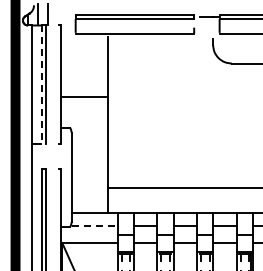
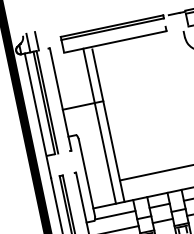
line: (41, 85) -> (44, 103), dashed -> solid
line: (97, 123) -> (99, 126), added
line: (95, 225) -> (116, 214), dashed -> solid

